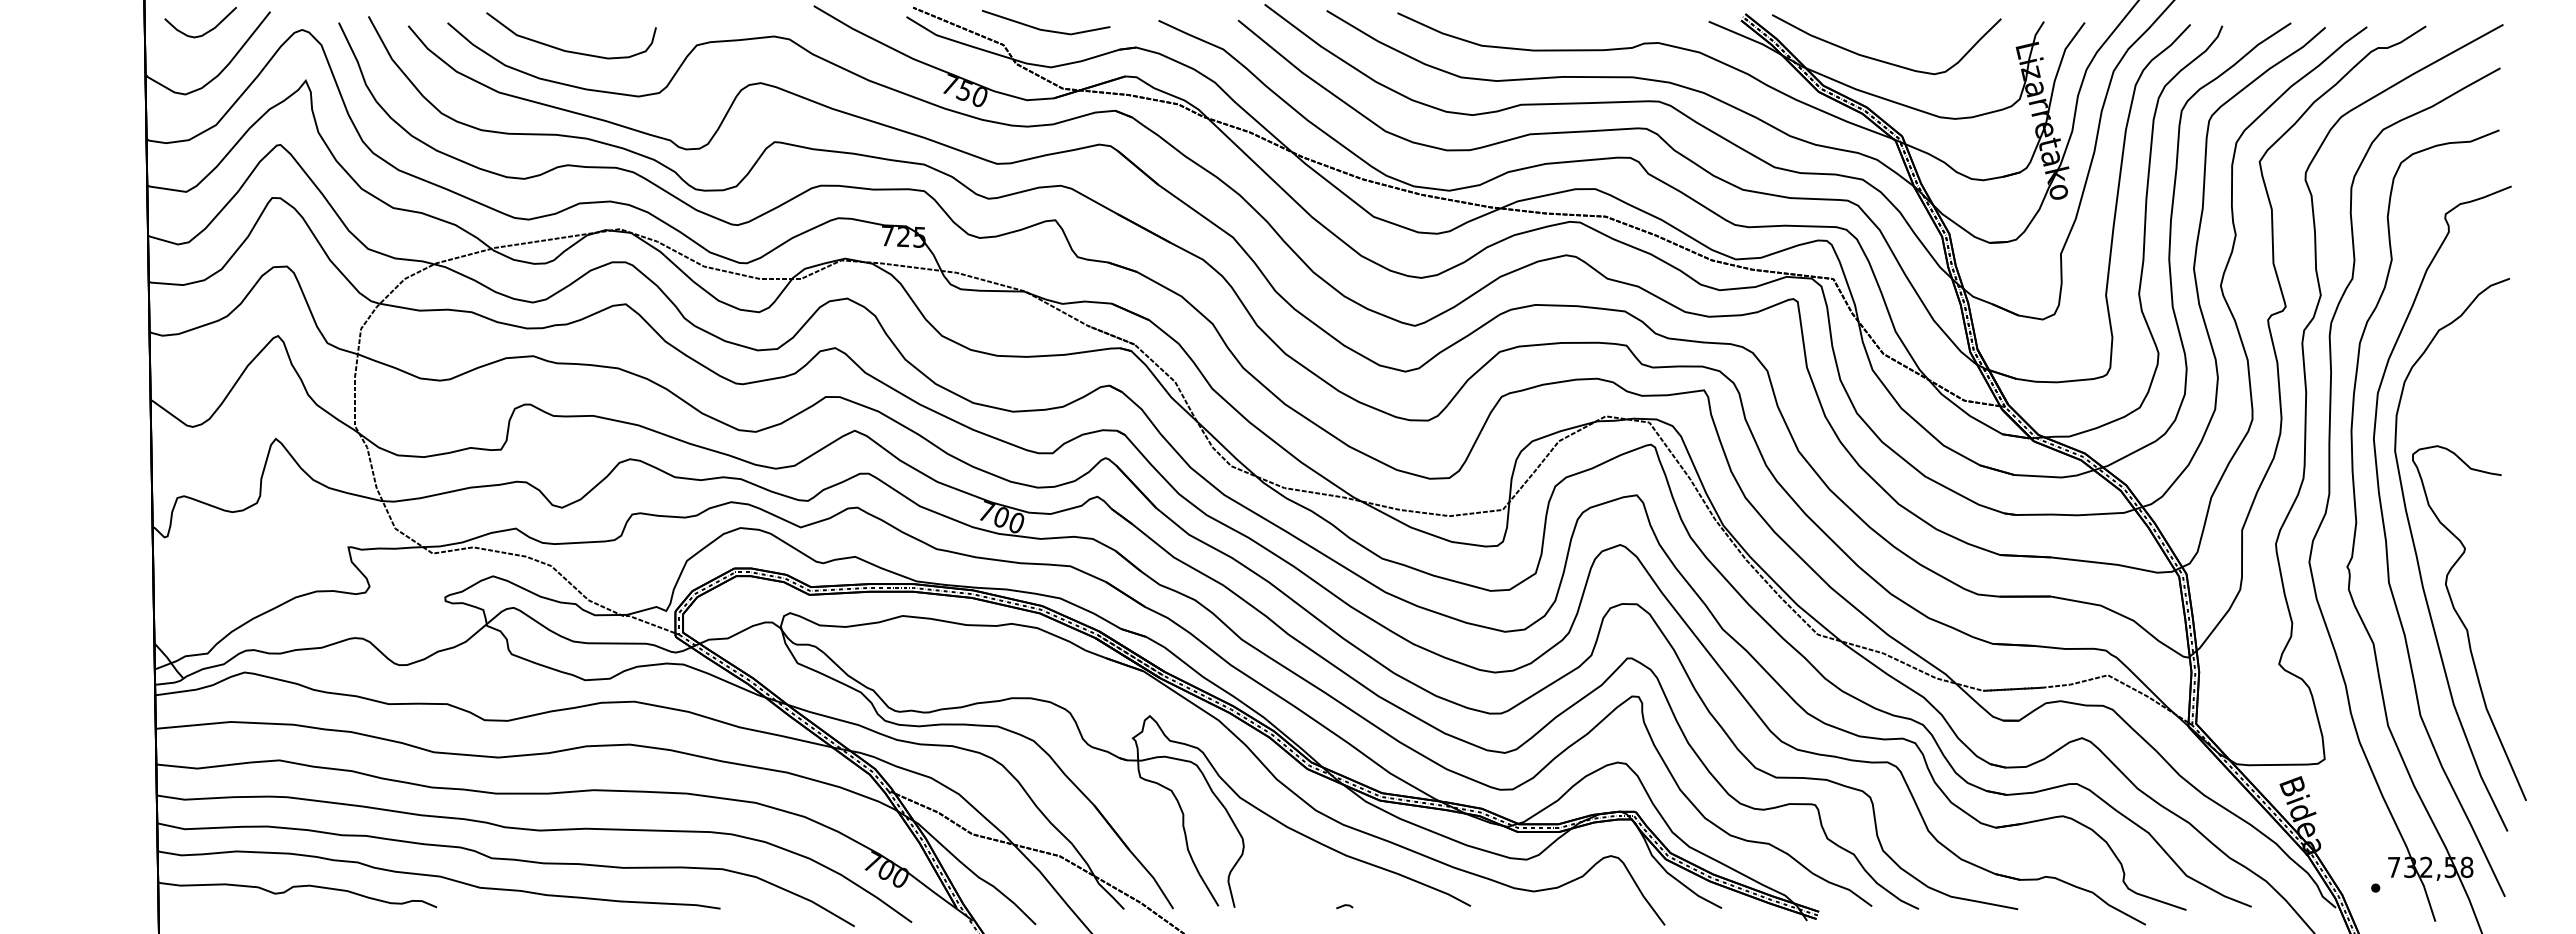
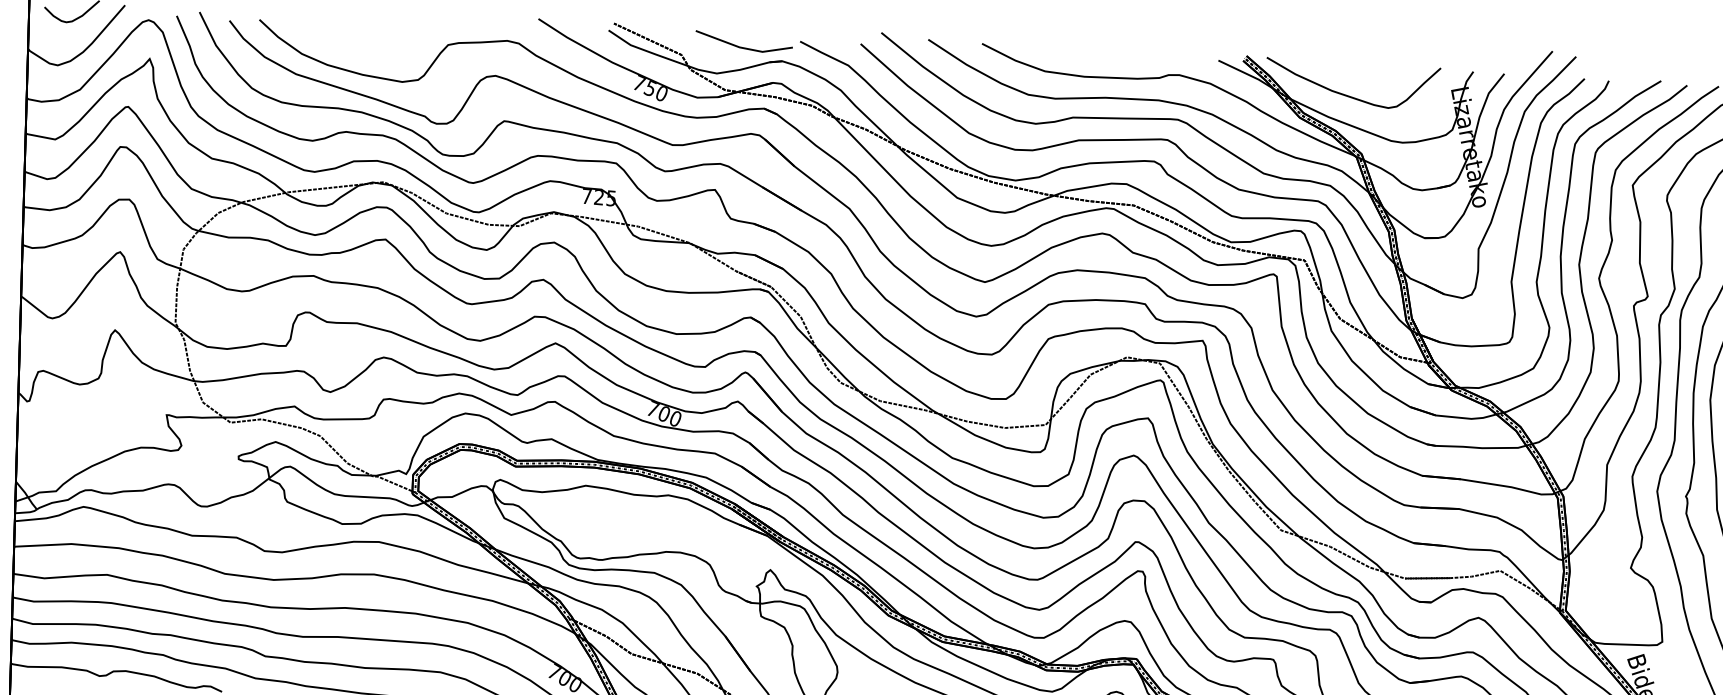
line: (1045, 29) -> (743, 47), moved
curve: (569, 50) -> (351, 44), removed

